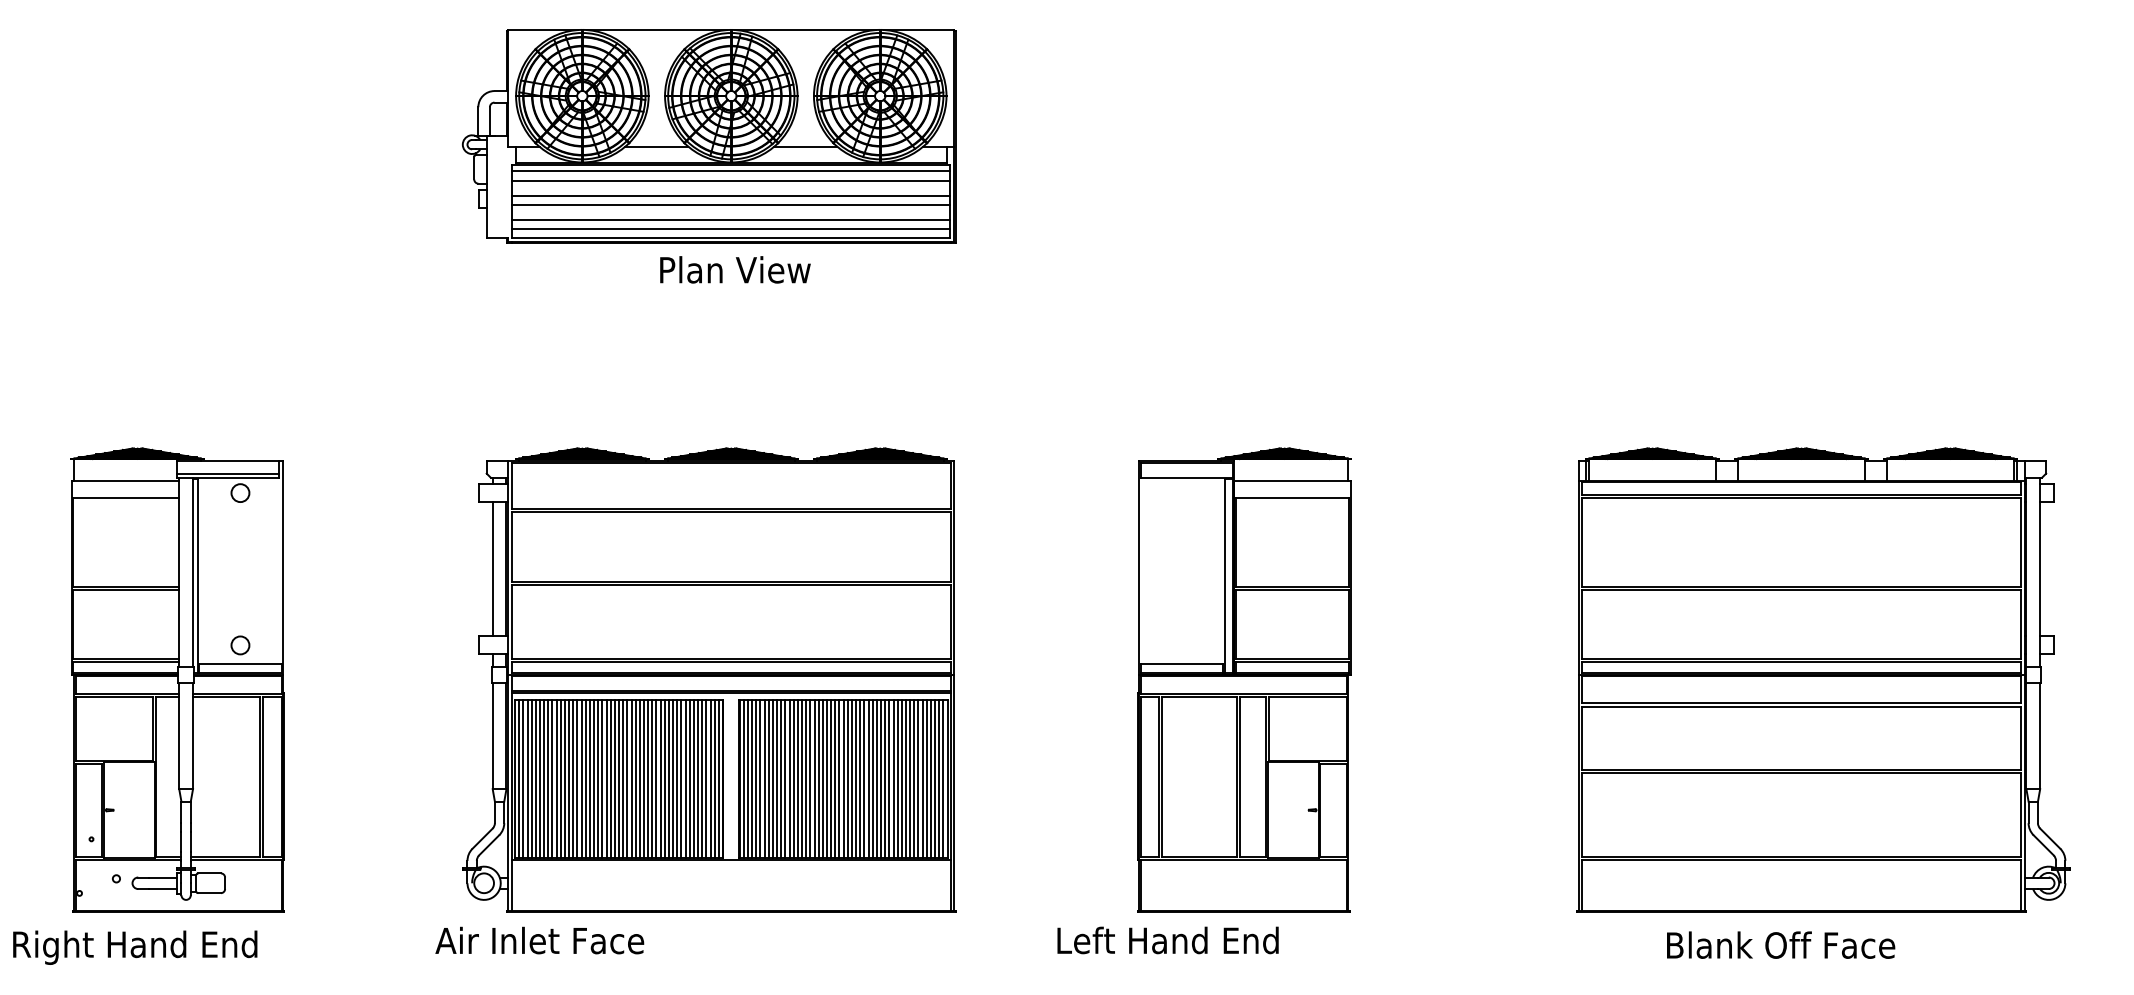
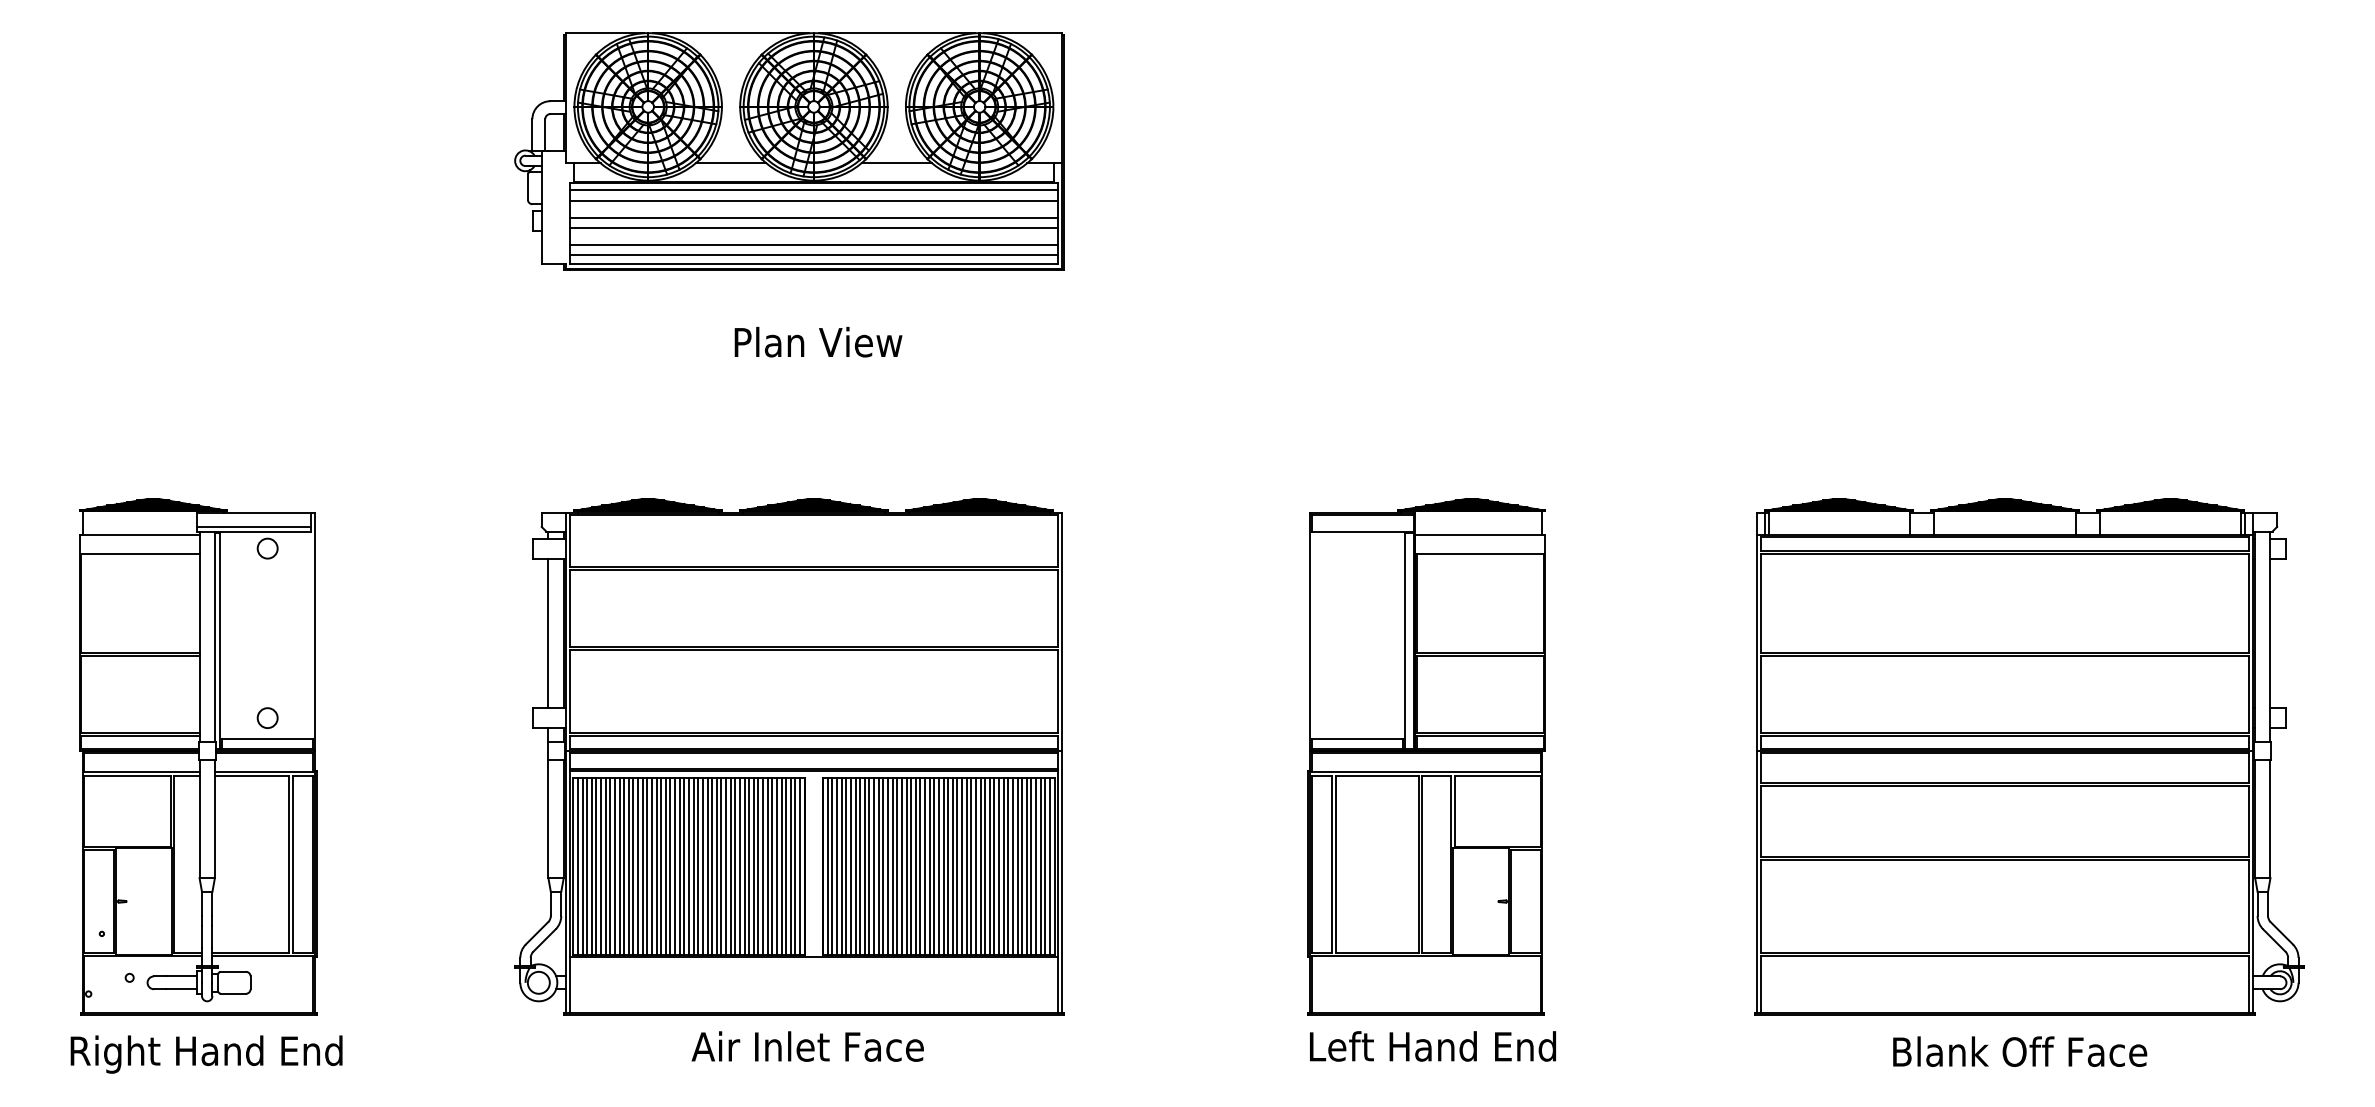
text: (735, 269) -> (818, 341), moved
part: (1244, 679) -> (1426, 756), moved
text: (539, 940) -> (807, 1046), moved
text: (1167, 940) -> (1432, 1046), moved
text: (1781, 945) -> (2020, 1051), moved
text: (135, 947) -> (206, 1054), moved

